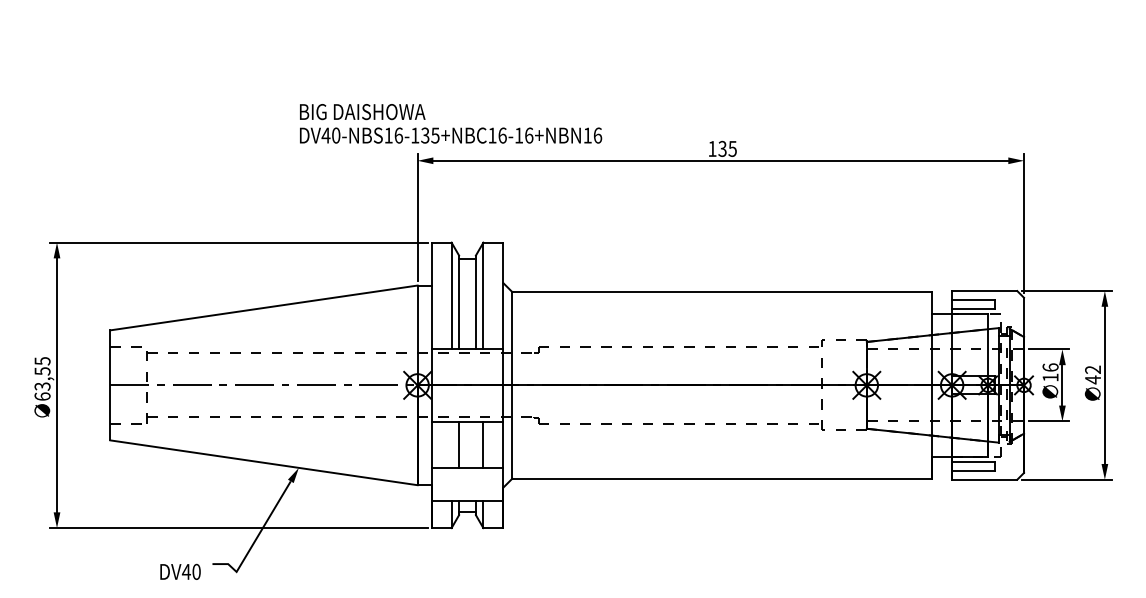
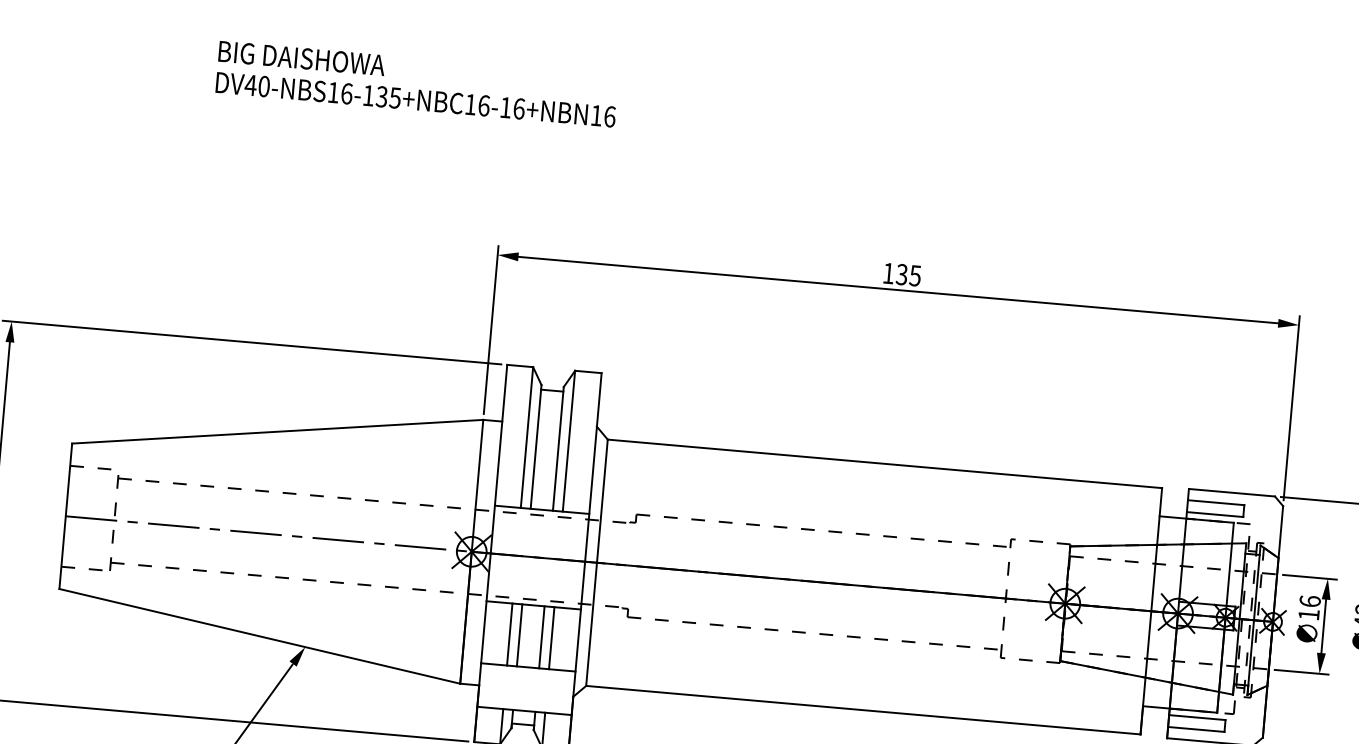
text: (451, 123) -> (417, 83), moved
line: (451, 444) -> (509, 633), added
line: (475, 444) -> (541, 636), added

